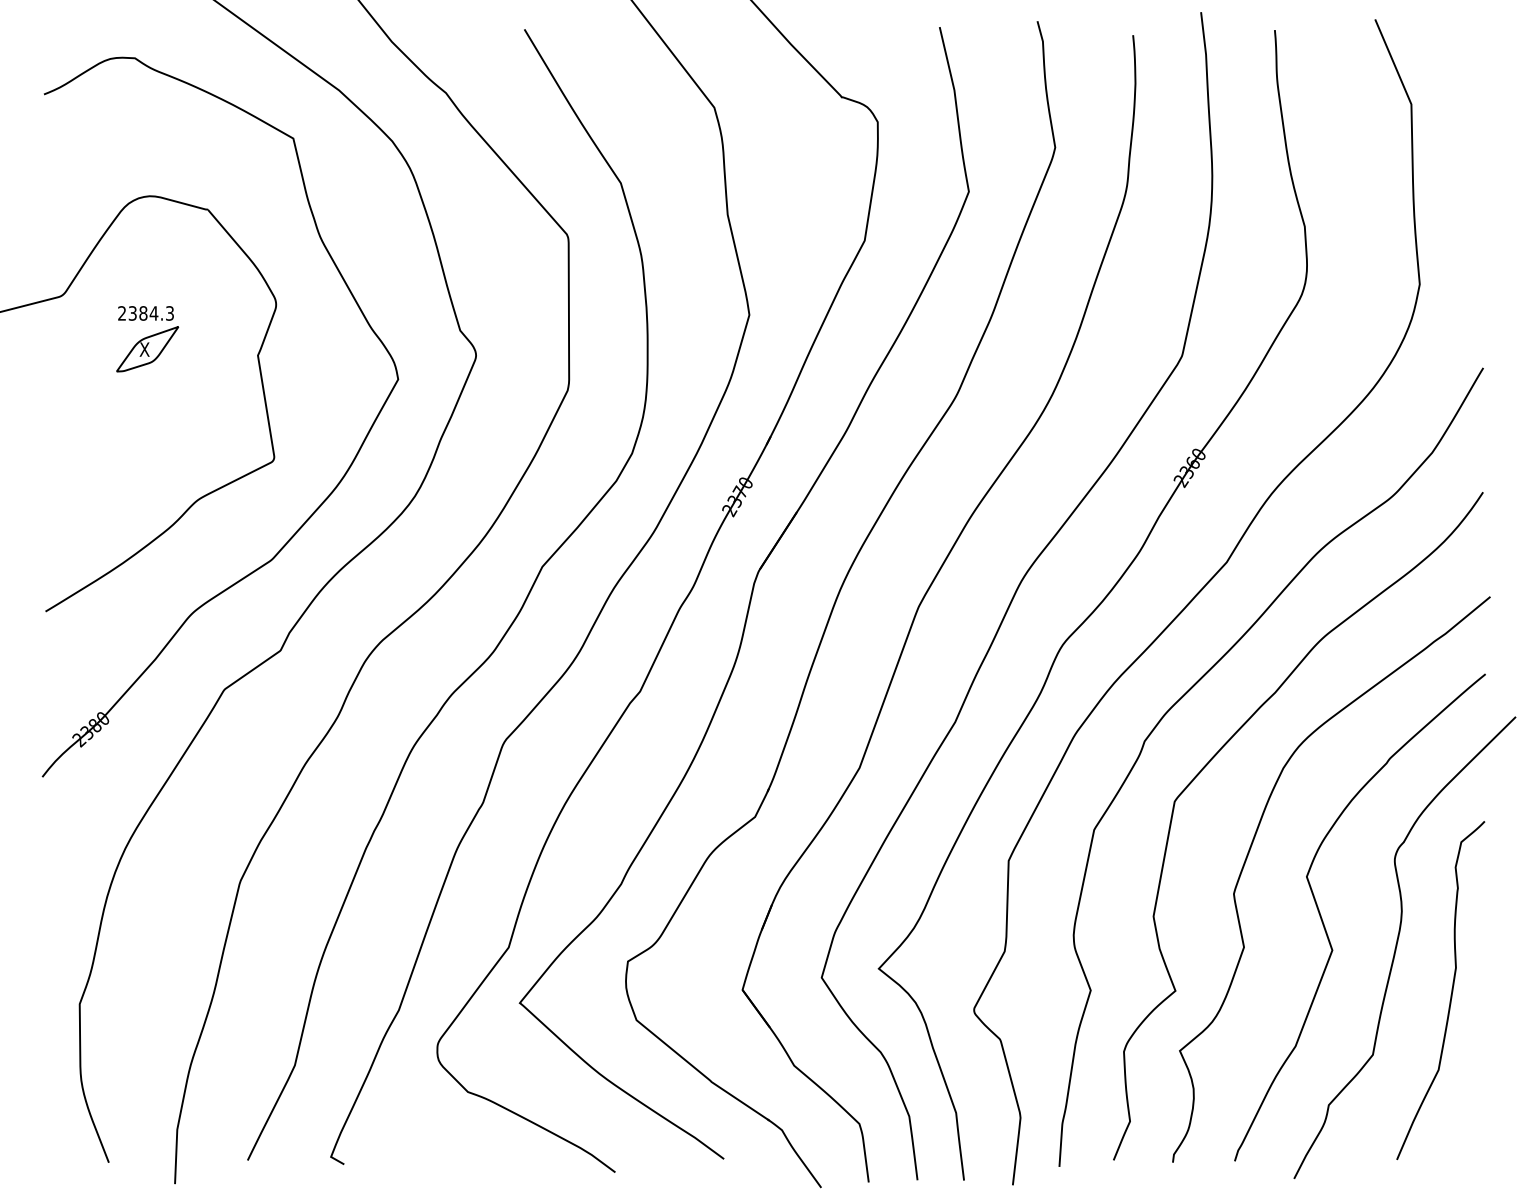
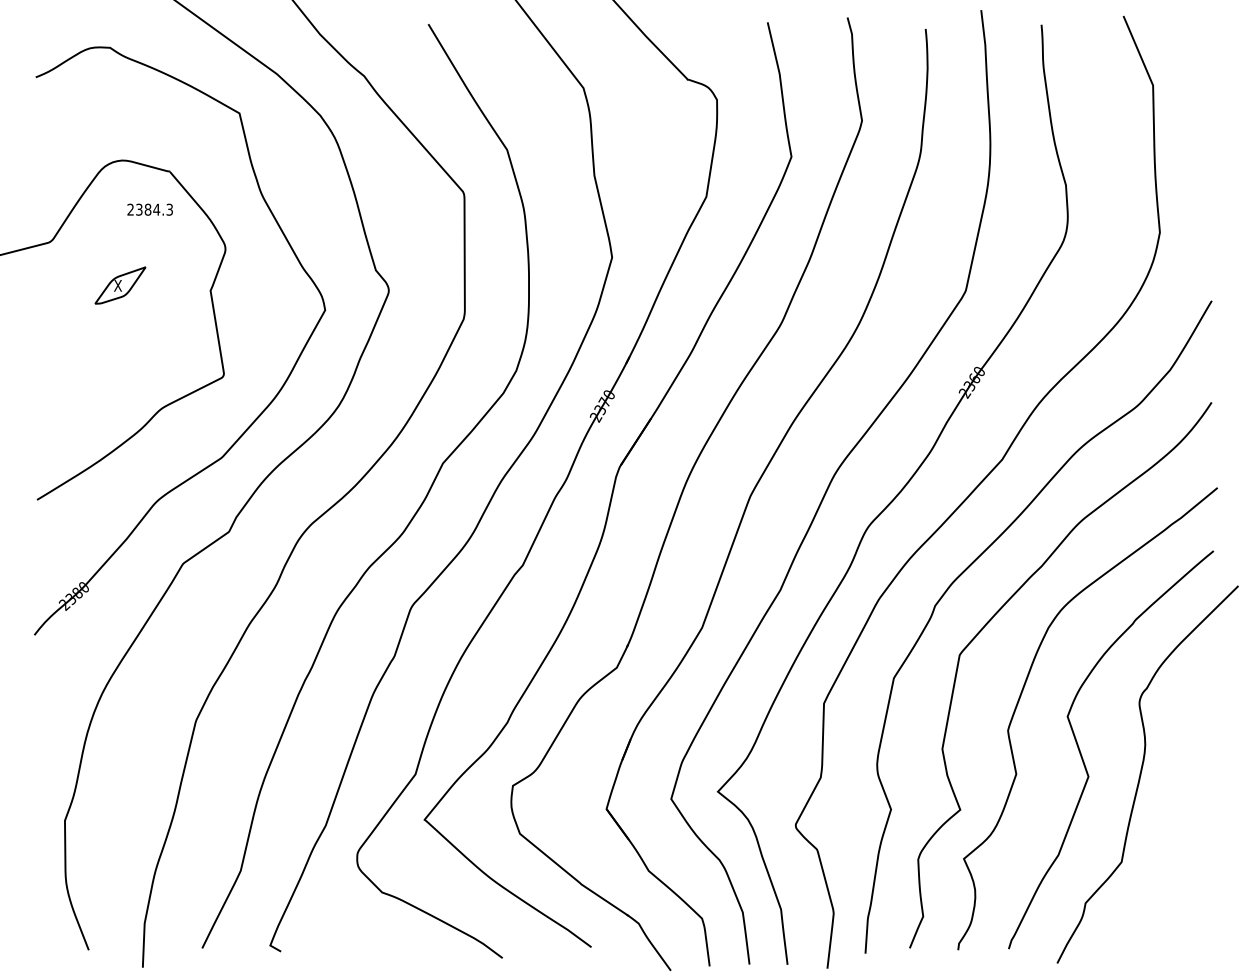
text: (145, 313) -> (149, 209), moved
curve: (1450, 994) -> (1185, 812), removed

